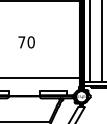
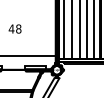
text: (25, 41) -> (14, 28), 70 -> 48

